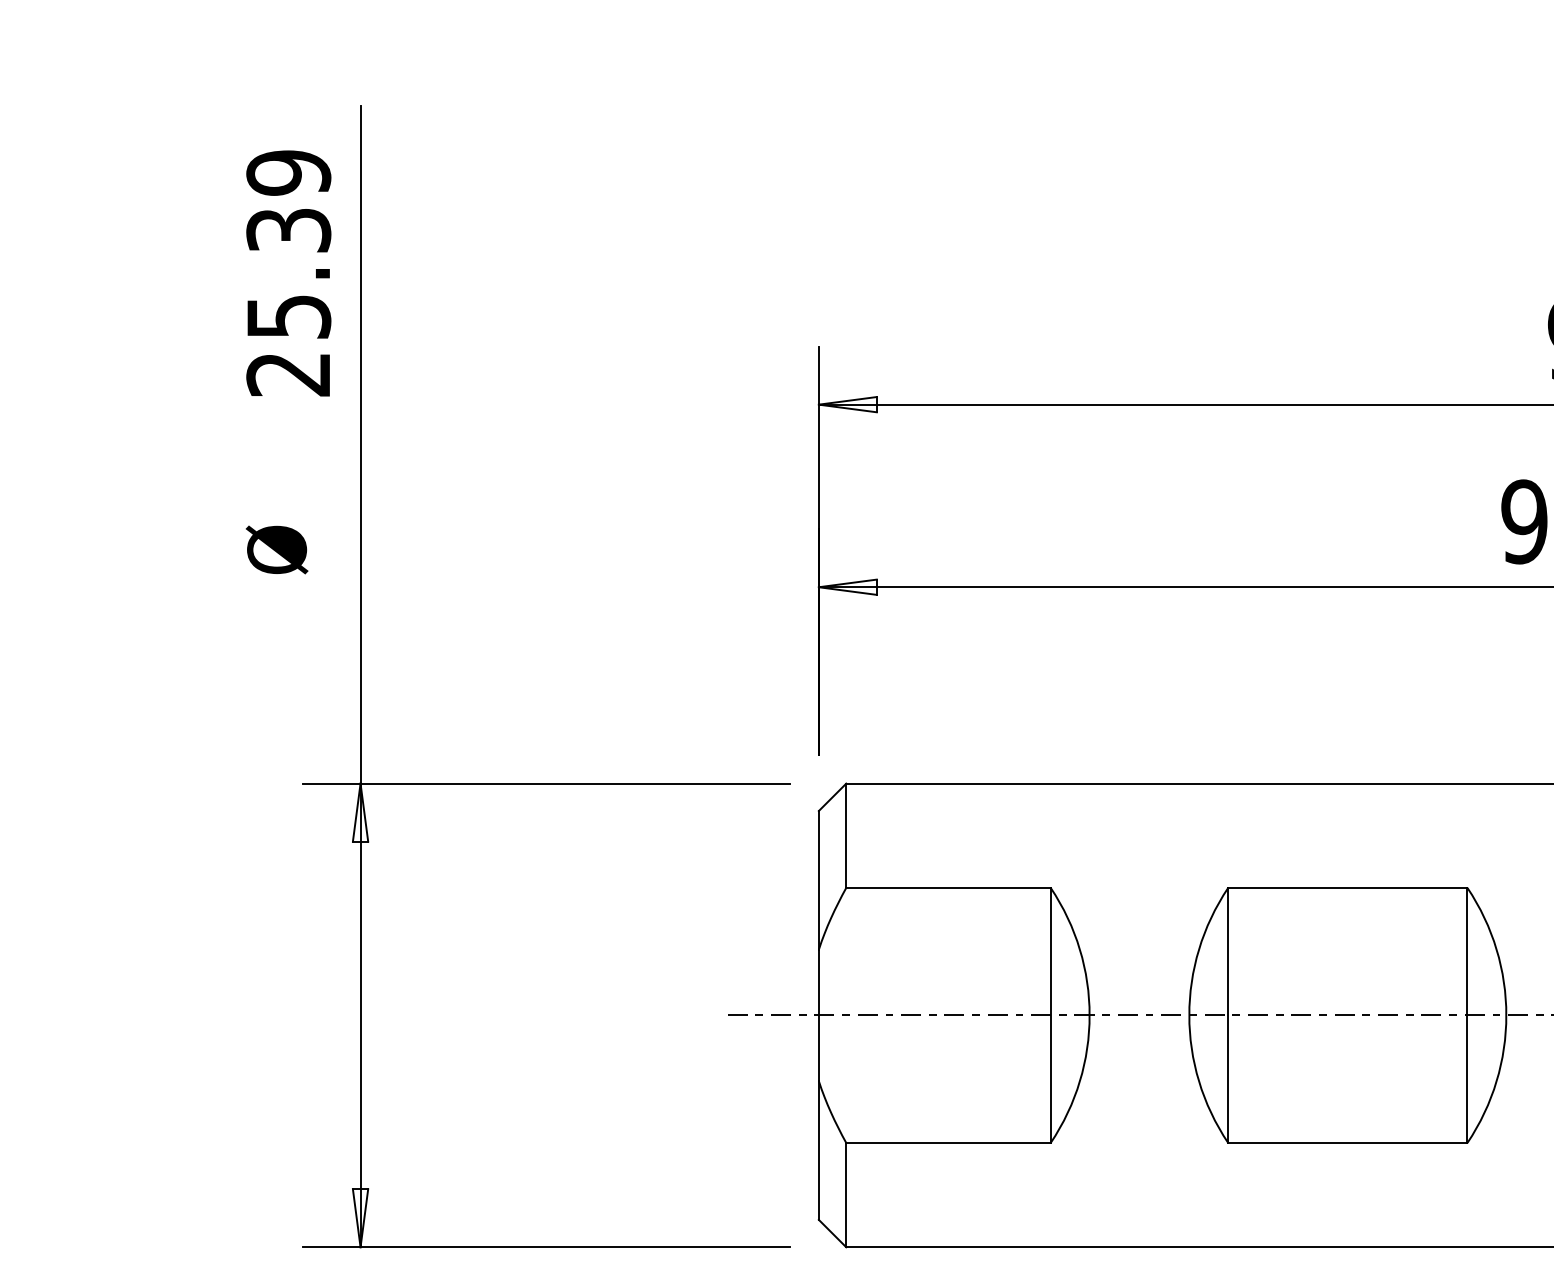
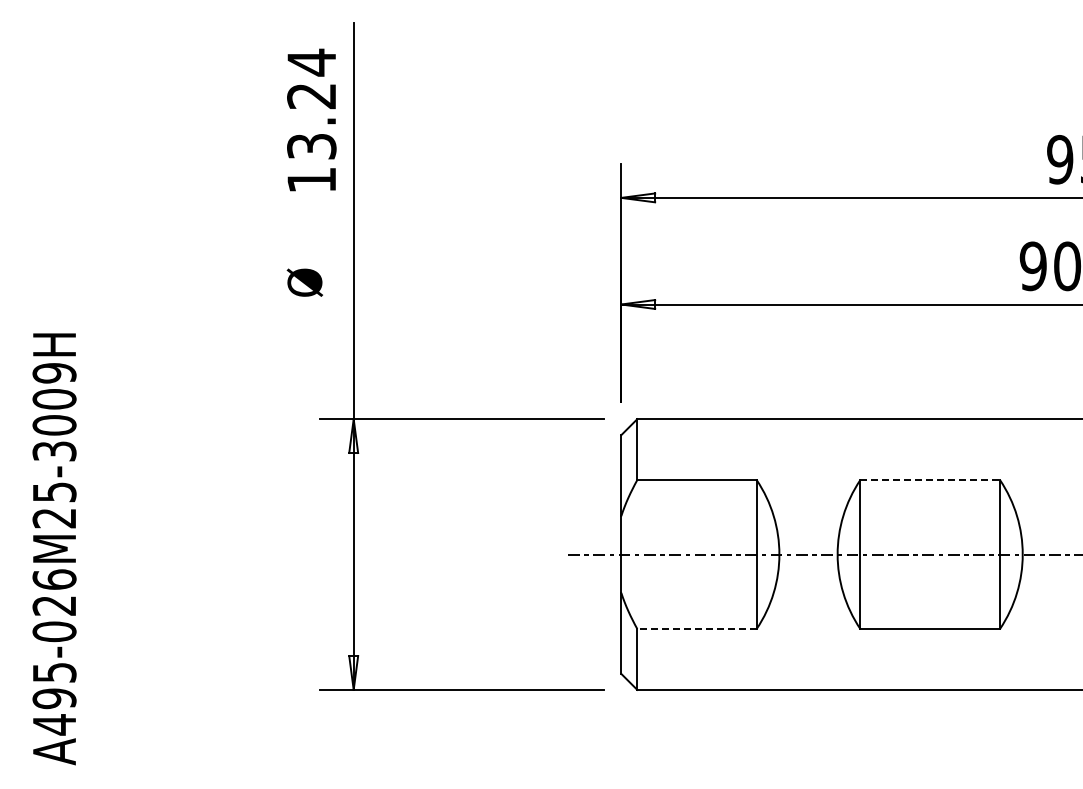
text: (288, 272) -> (311, 120), 25.39 -> 13.24
line: (1348, 888) -> (930, 480), solid -> dashed
line: (949, 1142) -> (697, 628), solid -> dashed

